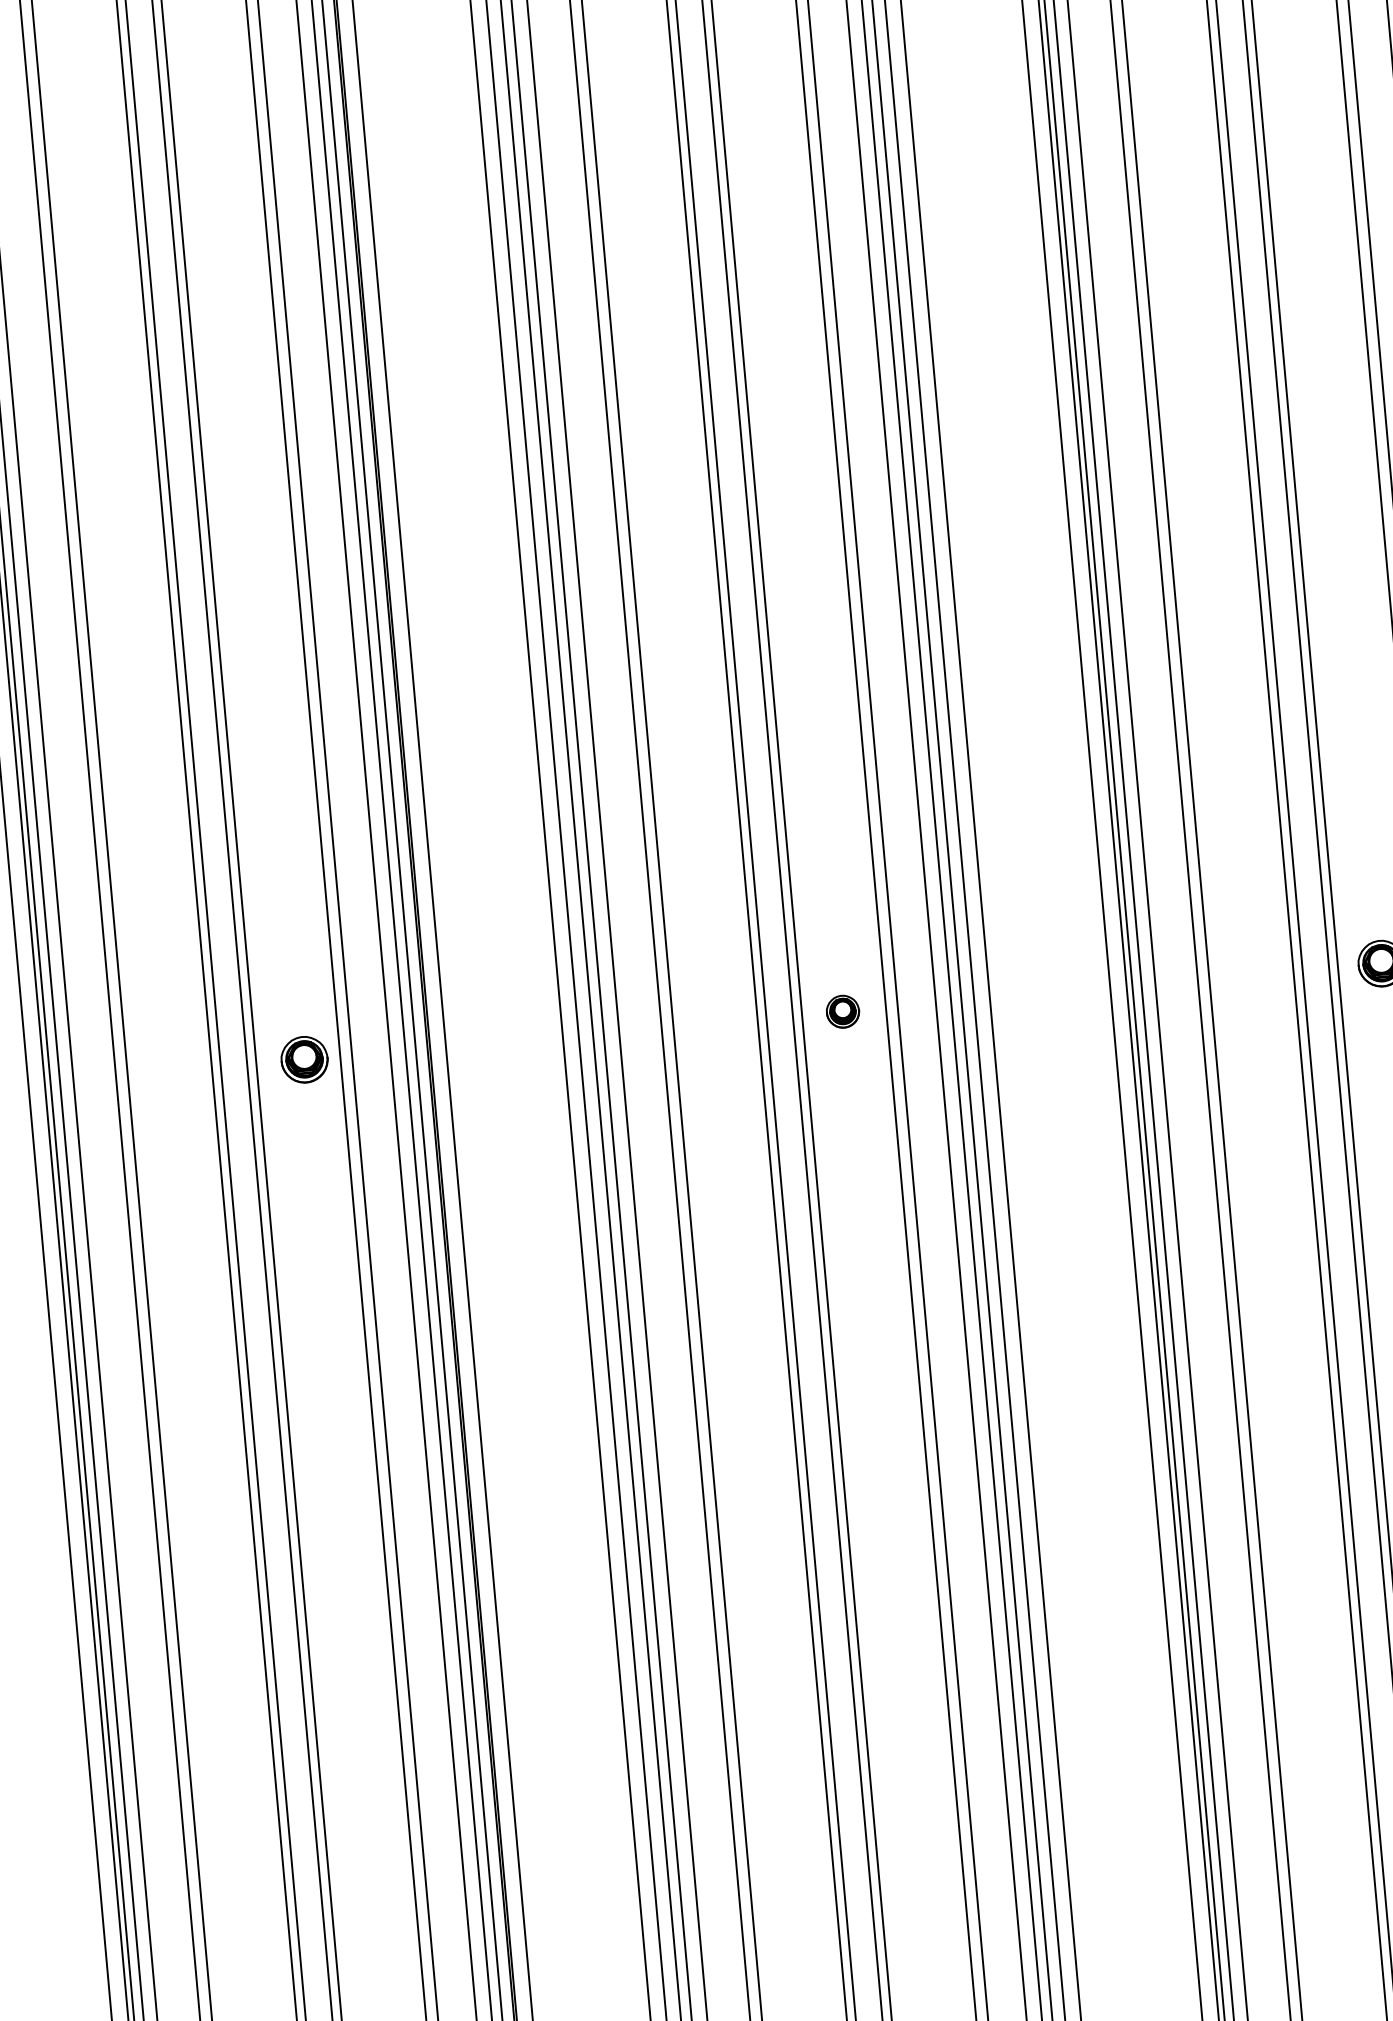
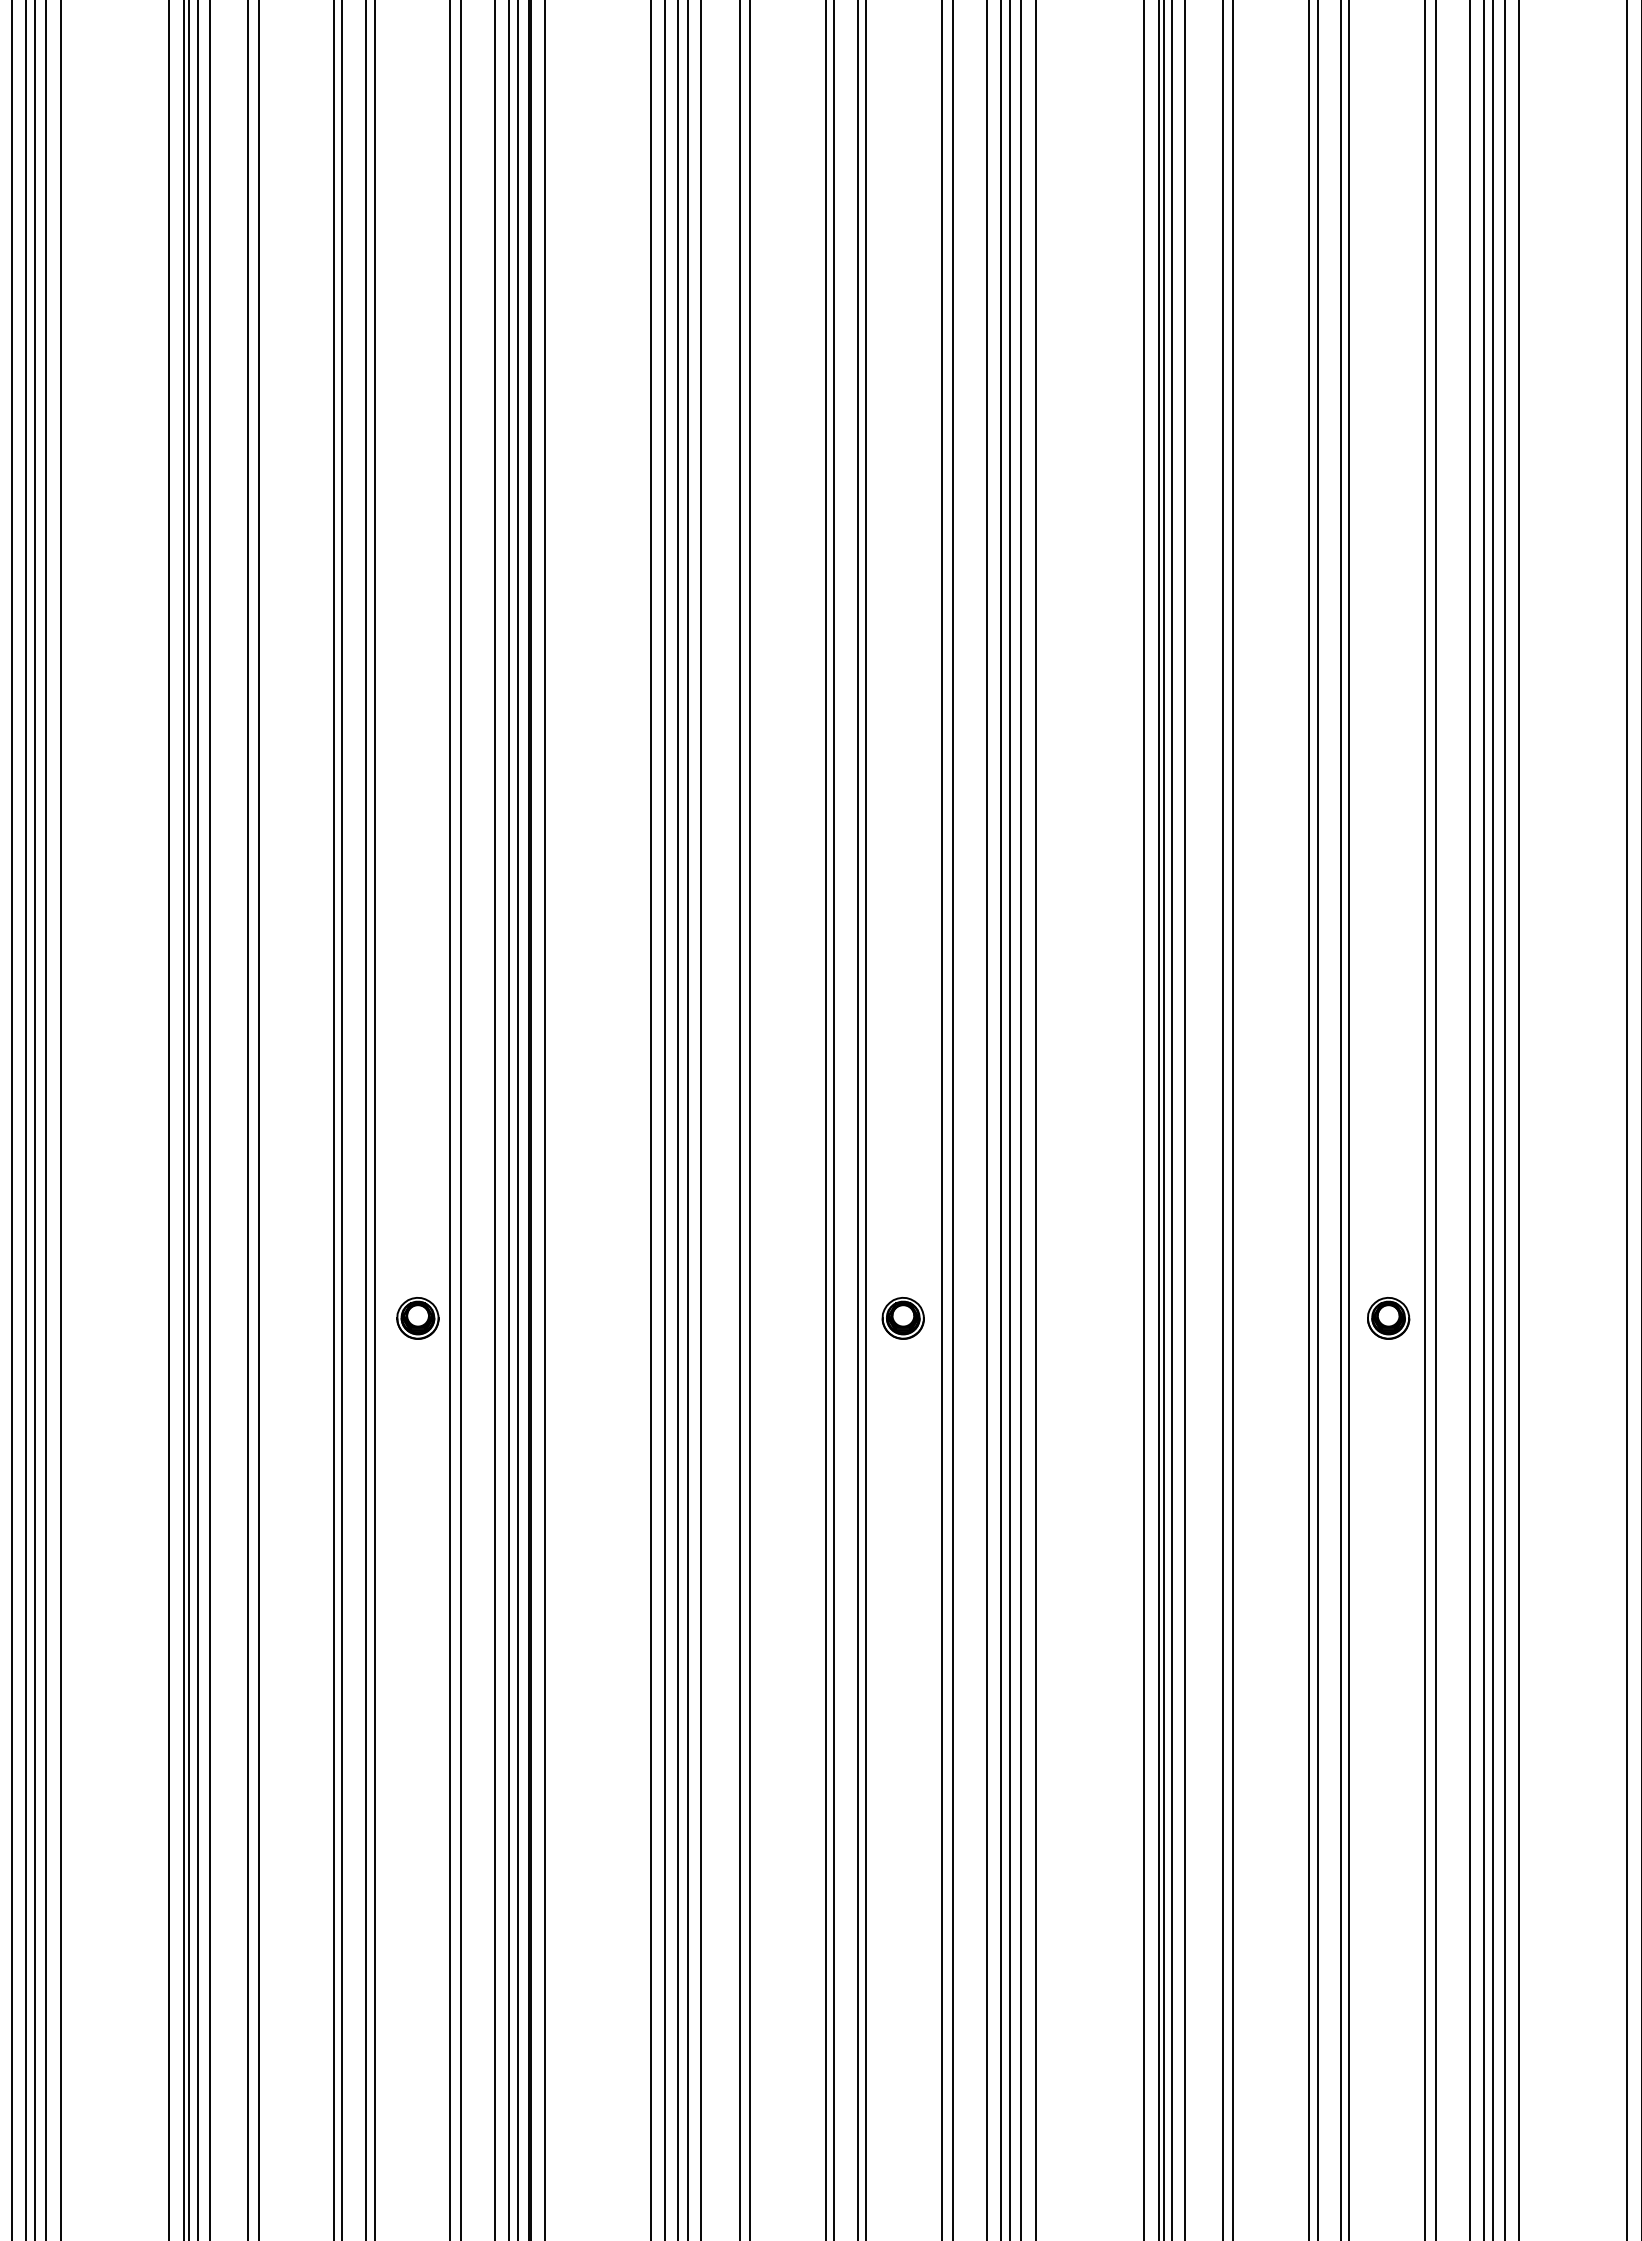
part: (842, 1011) -> (902, 1318), size x1.43

